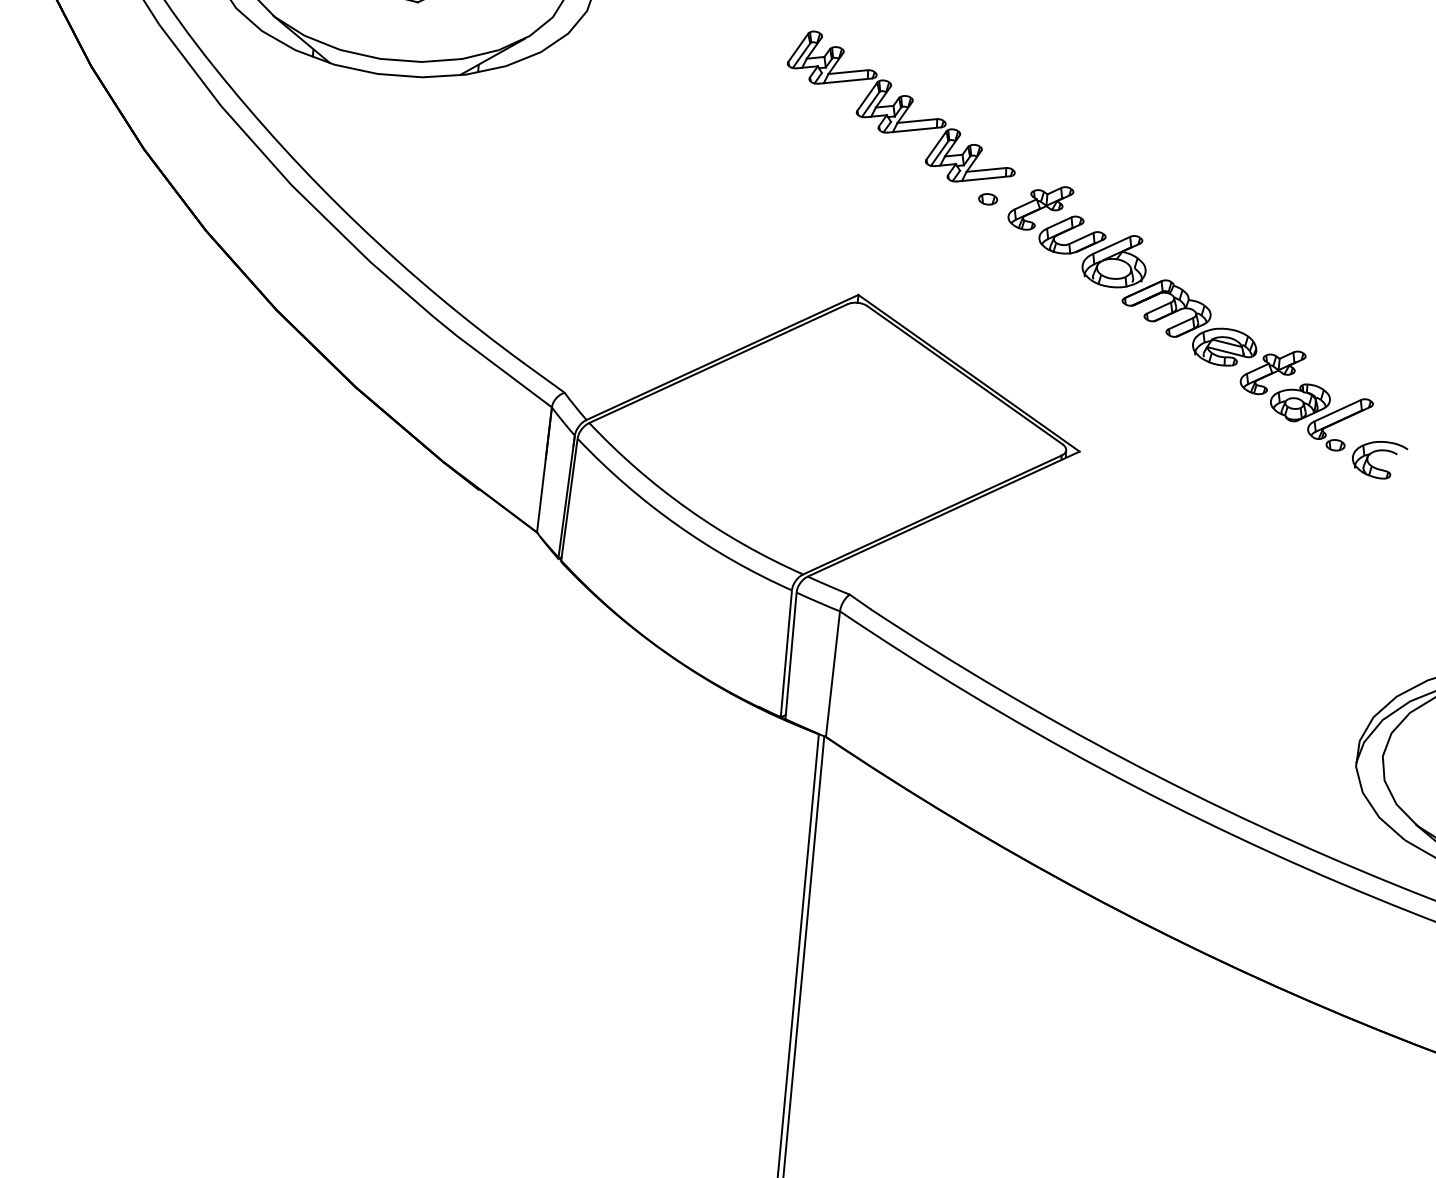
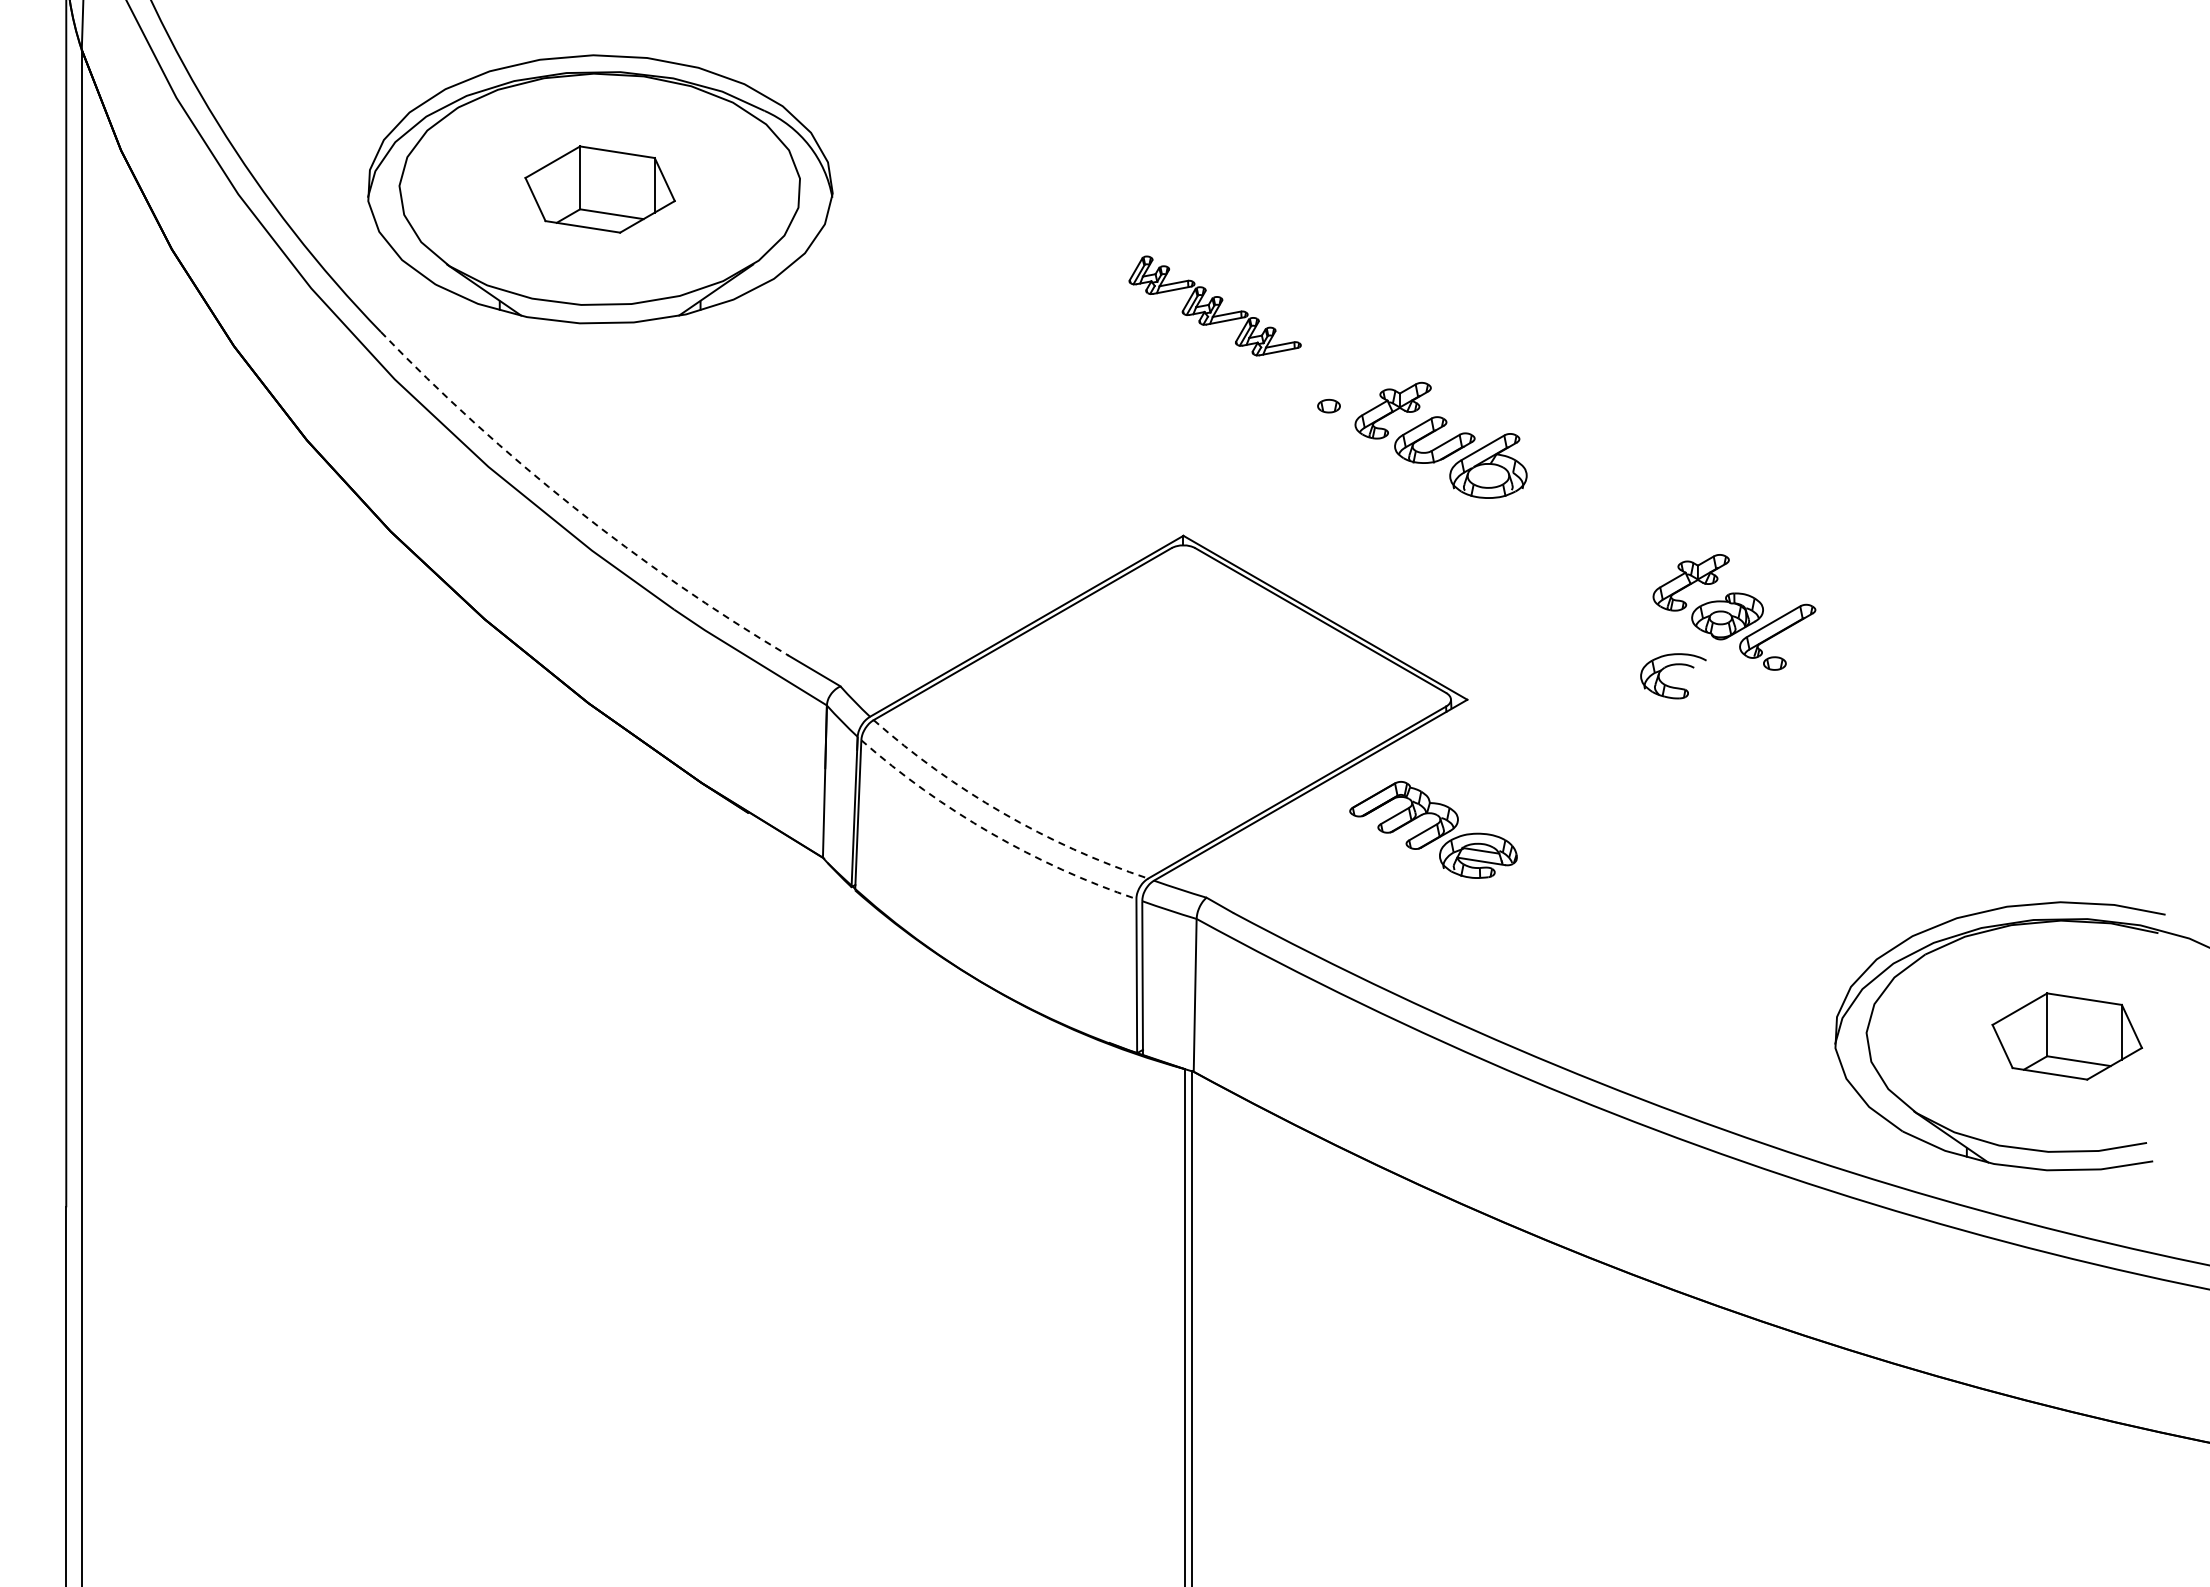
part: (901, 107) -> (1214, 305), size x0.6
arc: (359, 225) -> (574, 507), solid -> dashed
part: (1189, 322) -> (1433, 829), moved
part: (1375, 467) -> (1669, 685), moved
arc: (688, 509) -> (1002, 813), solid -> dashed
arc: (677, 525) -> (991, 833), solid -> dashed

